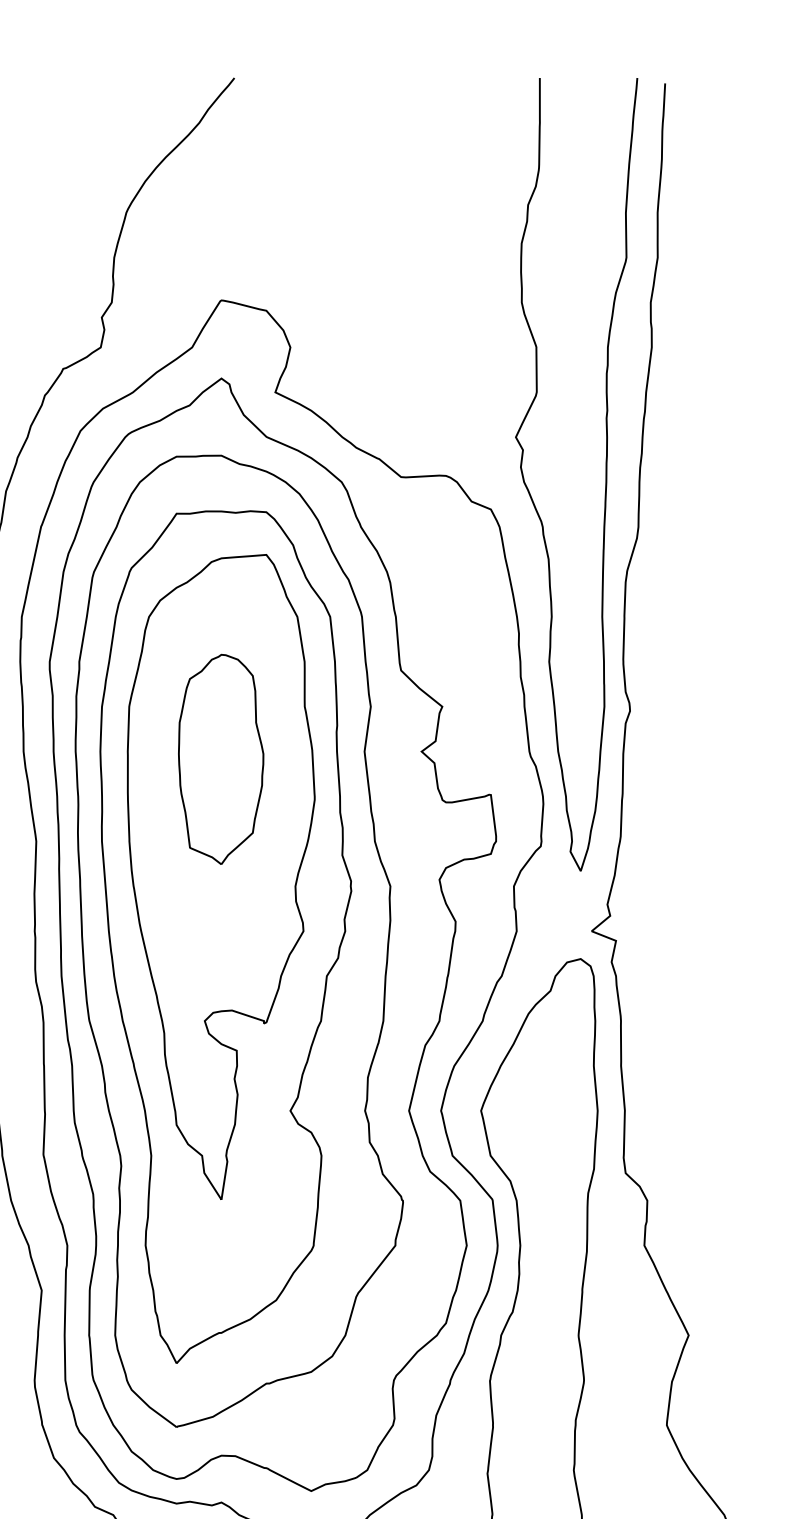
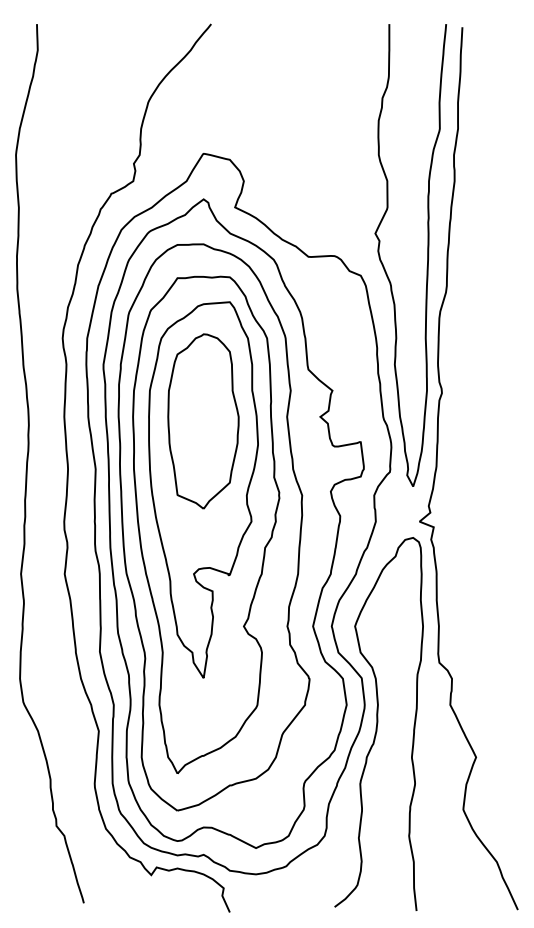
part: (221, 759) -> (203, 421), size x1.43

